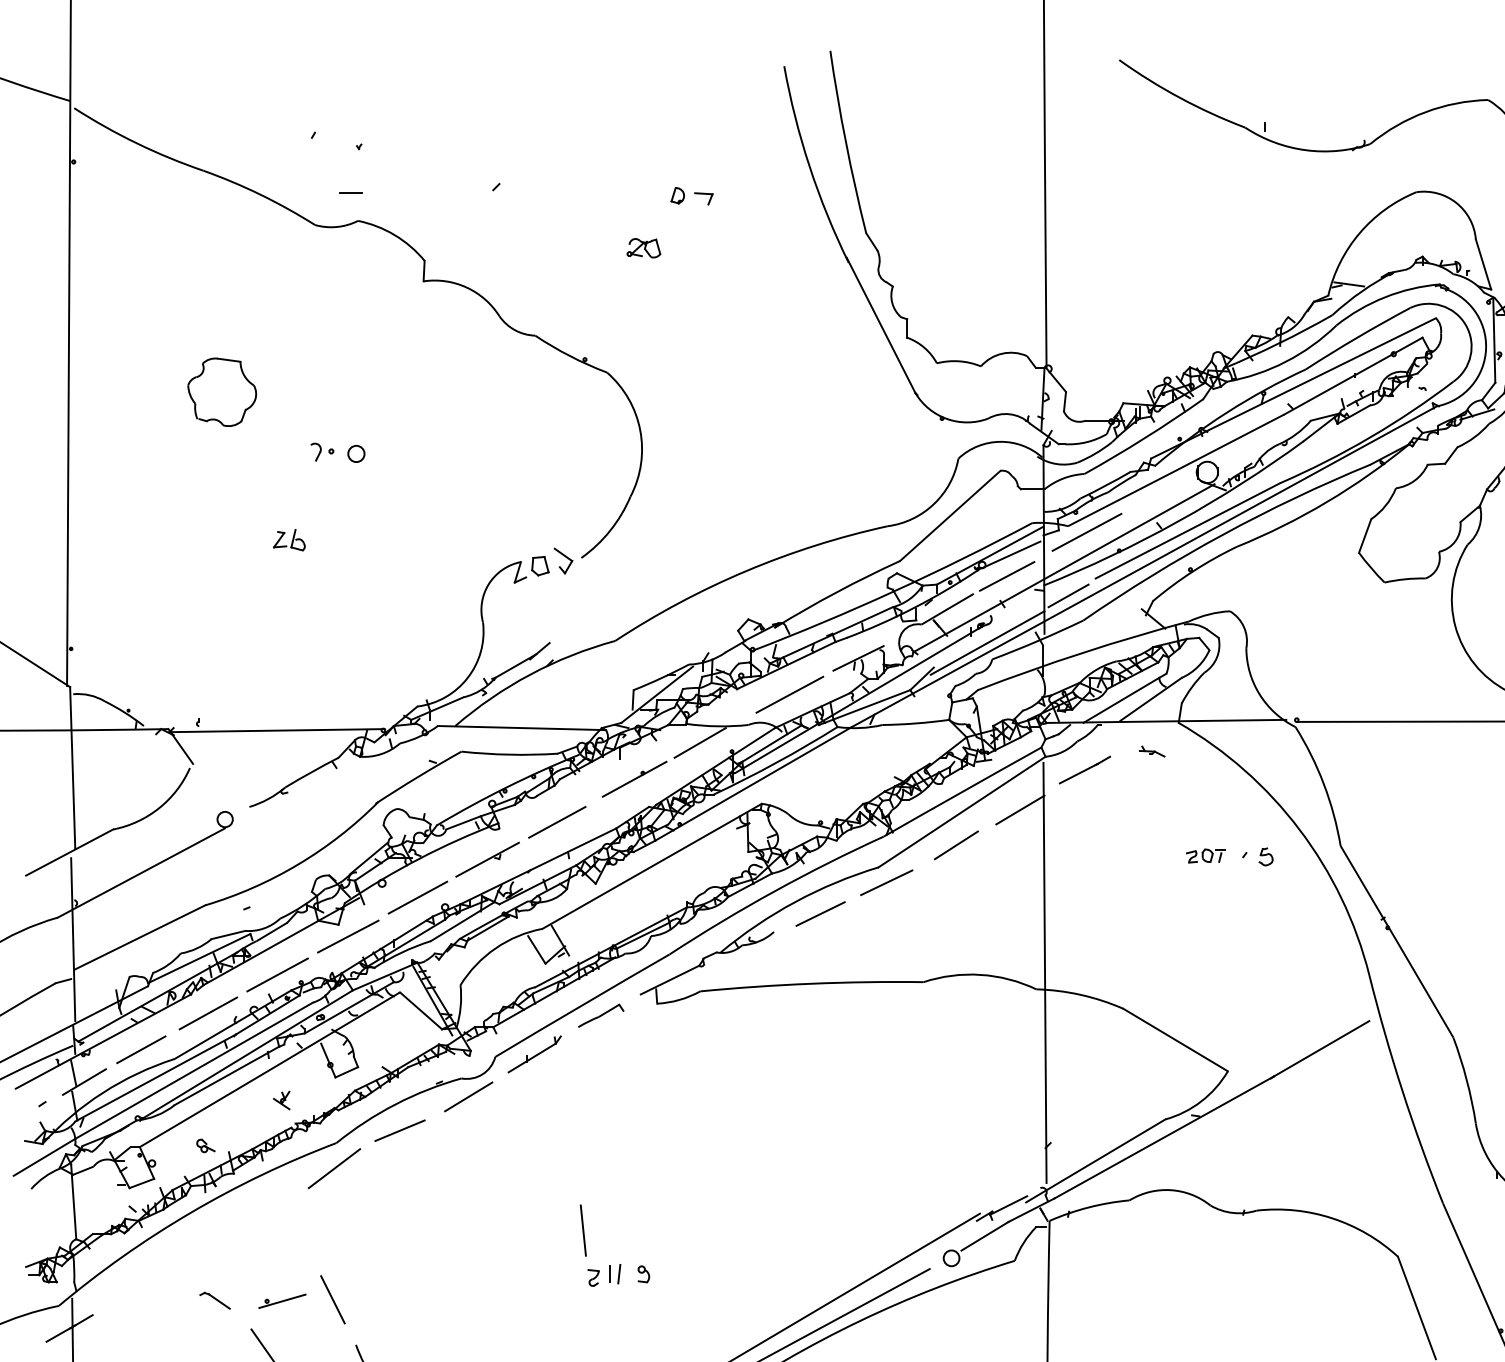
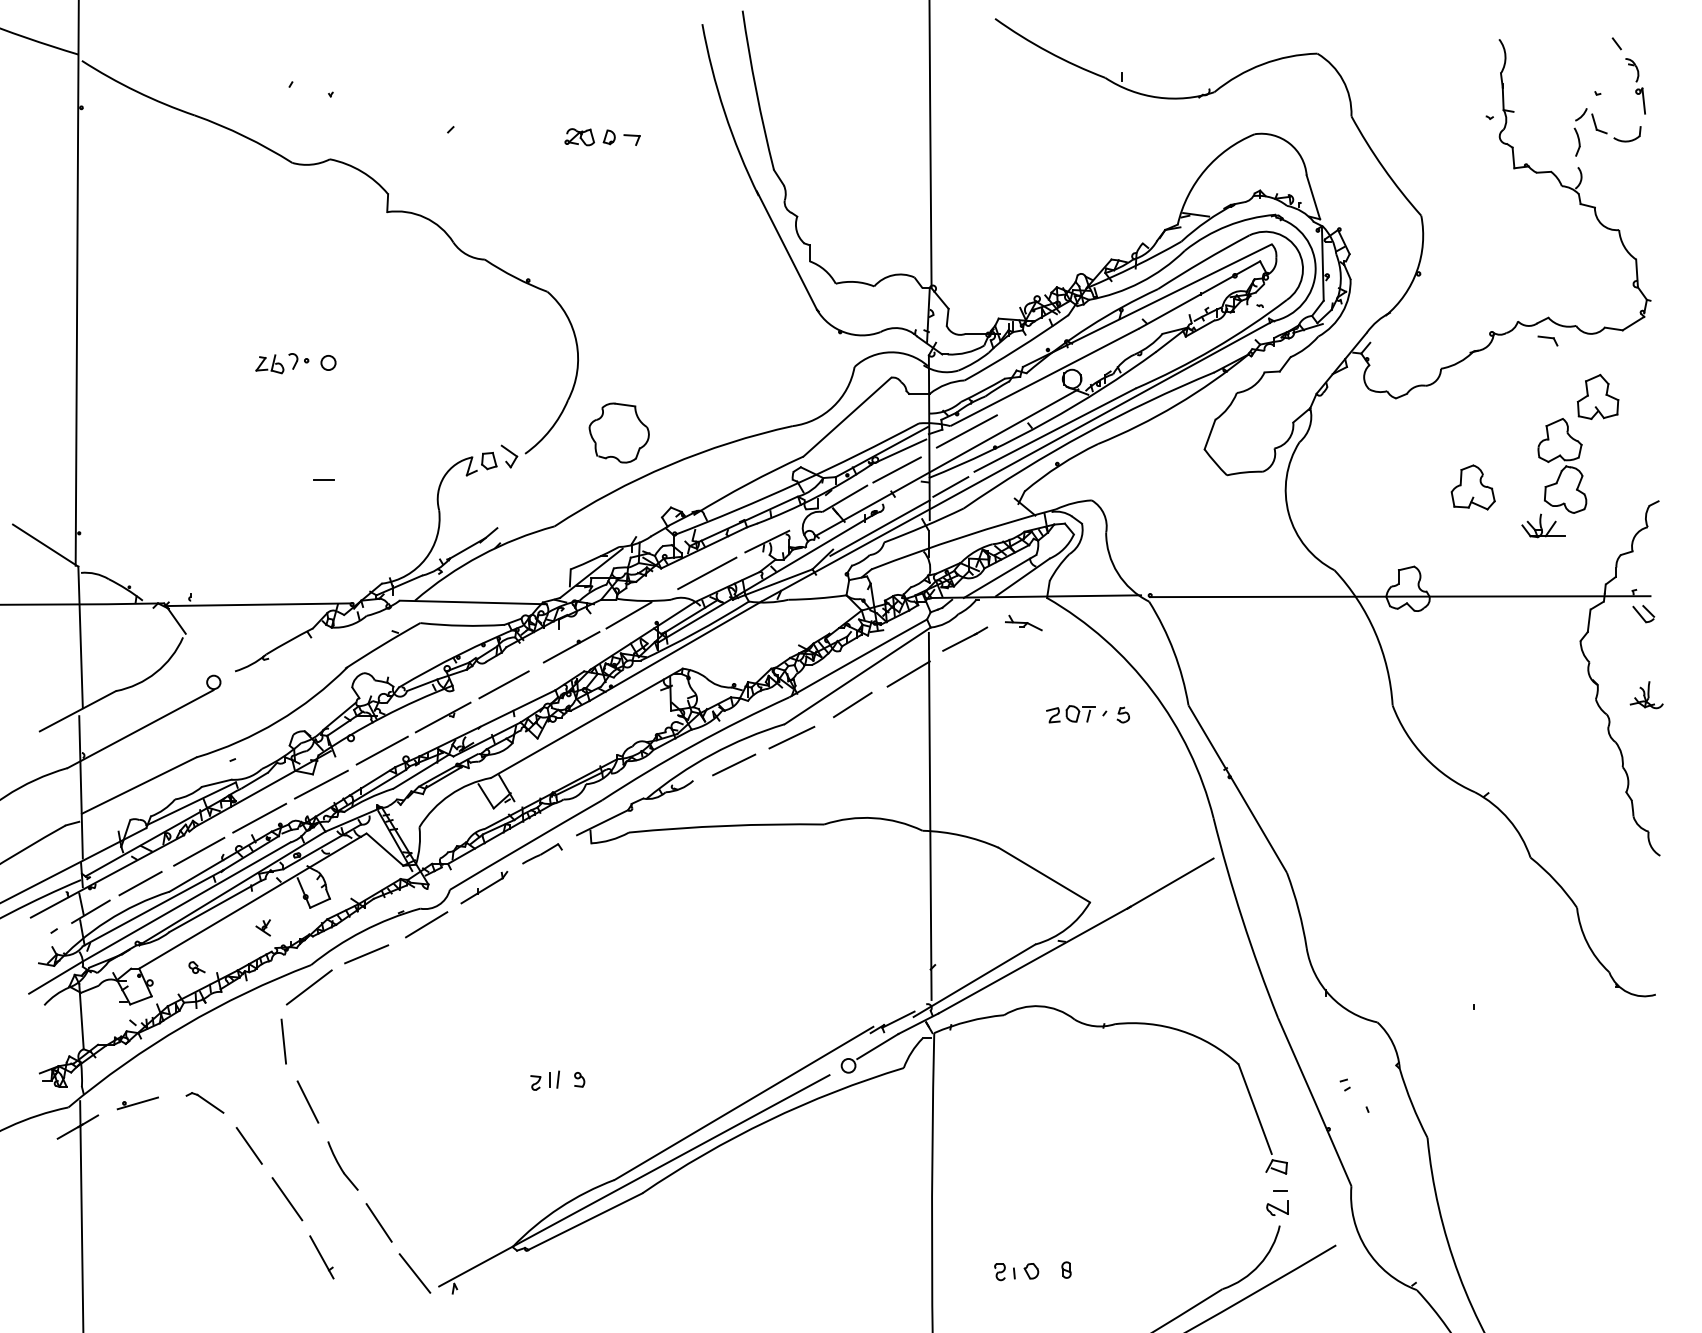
line: (350, 192) -> (323, 479), moved
part: (643, 248) -> (579, 137), moved
part: (221, 391) -> (618, 432), moved
part: (288, 540) -> (269, 364), moved
part: (1151, 750) -> (1023, 622), size x1.67
part: (1205, 856) -> (1070, 714), size x1.43
line: (582, 1230) -> (283, 1041), moved
part: (214, 1300) -> (204, 1102), size x1.43
part: (282, 1301) -> (137, 1103), moved

